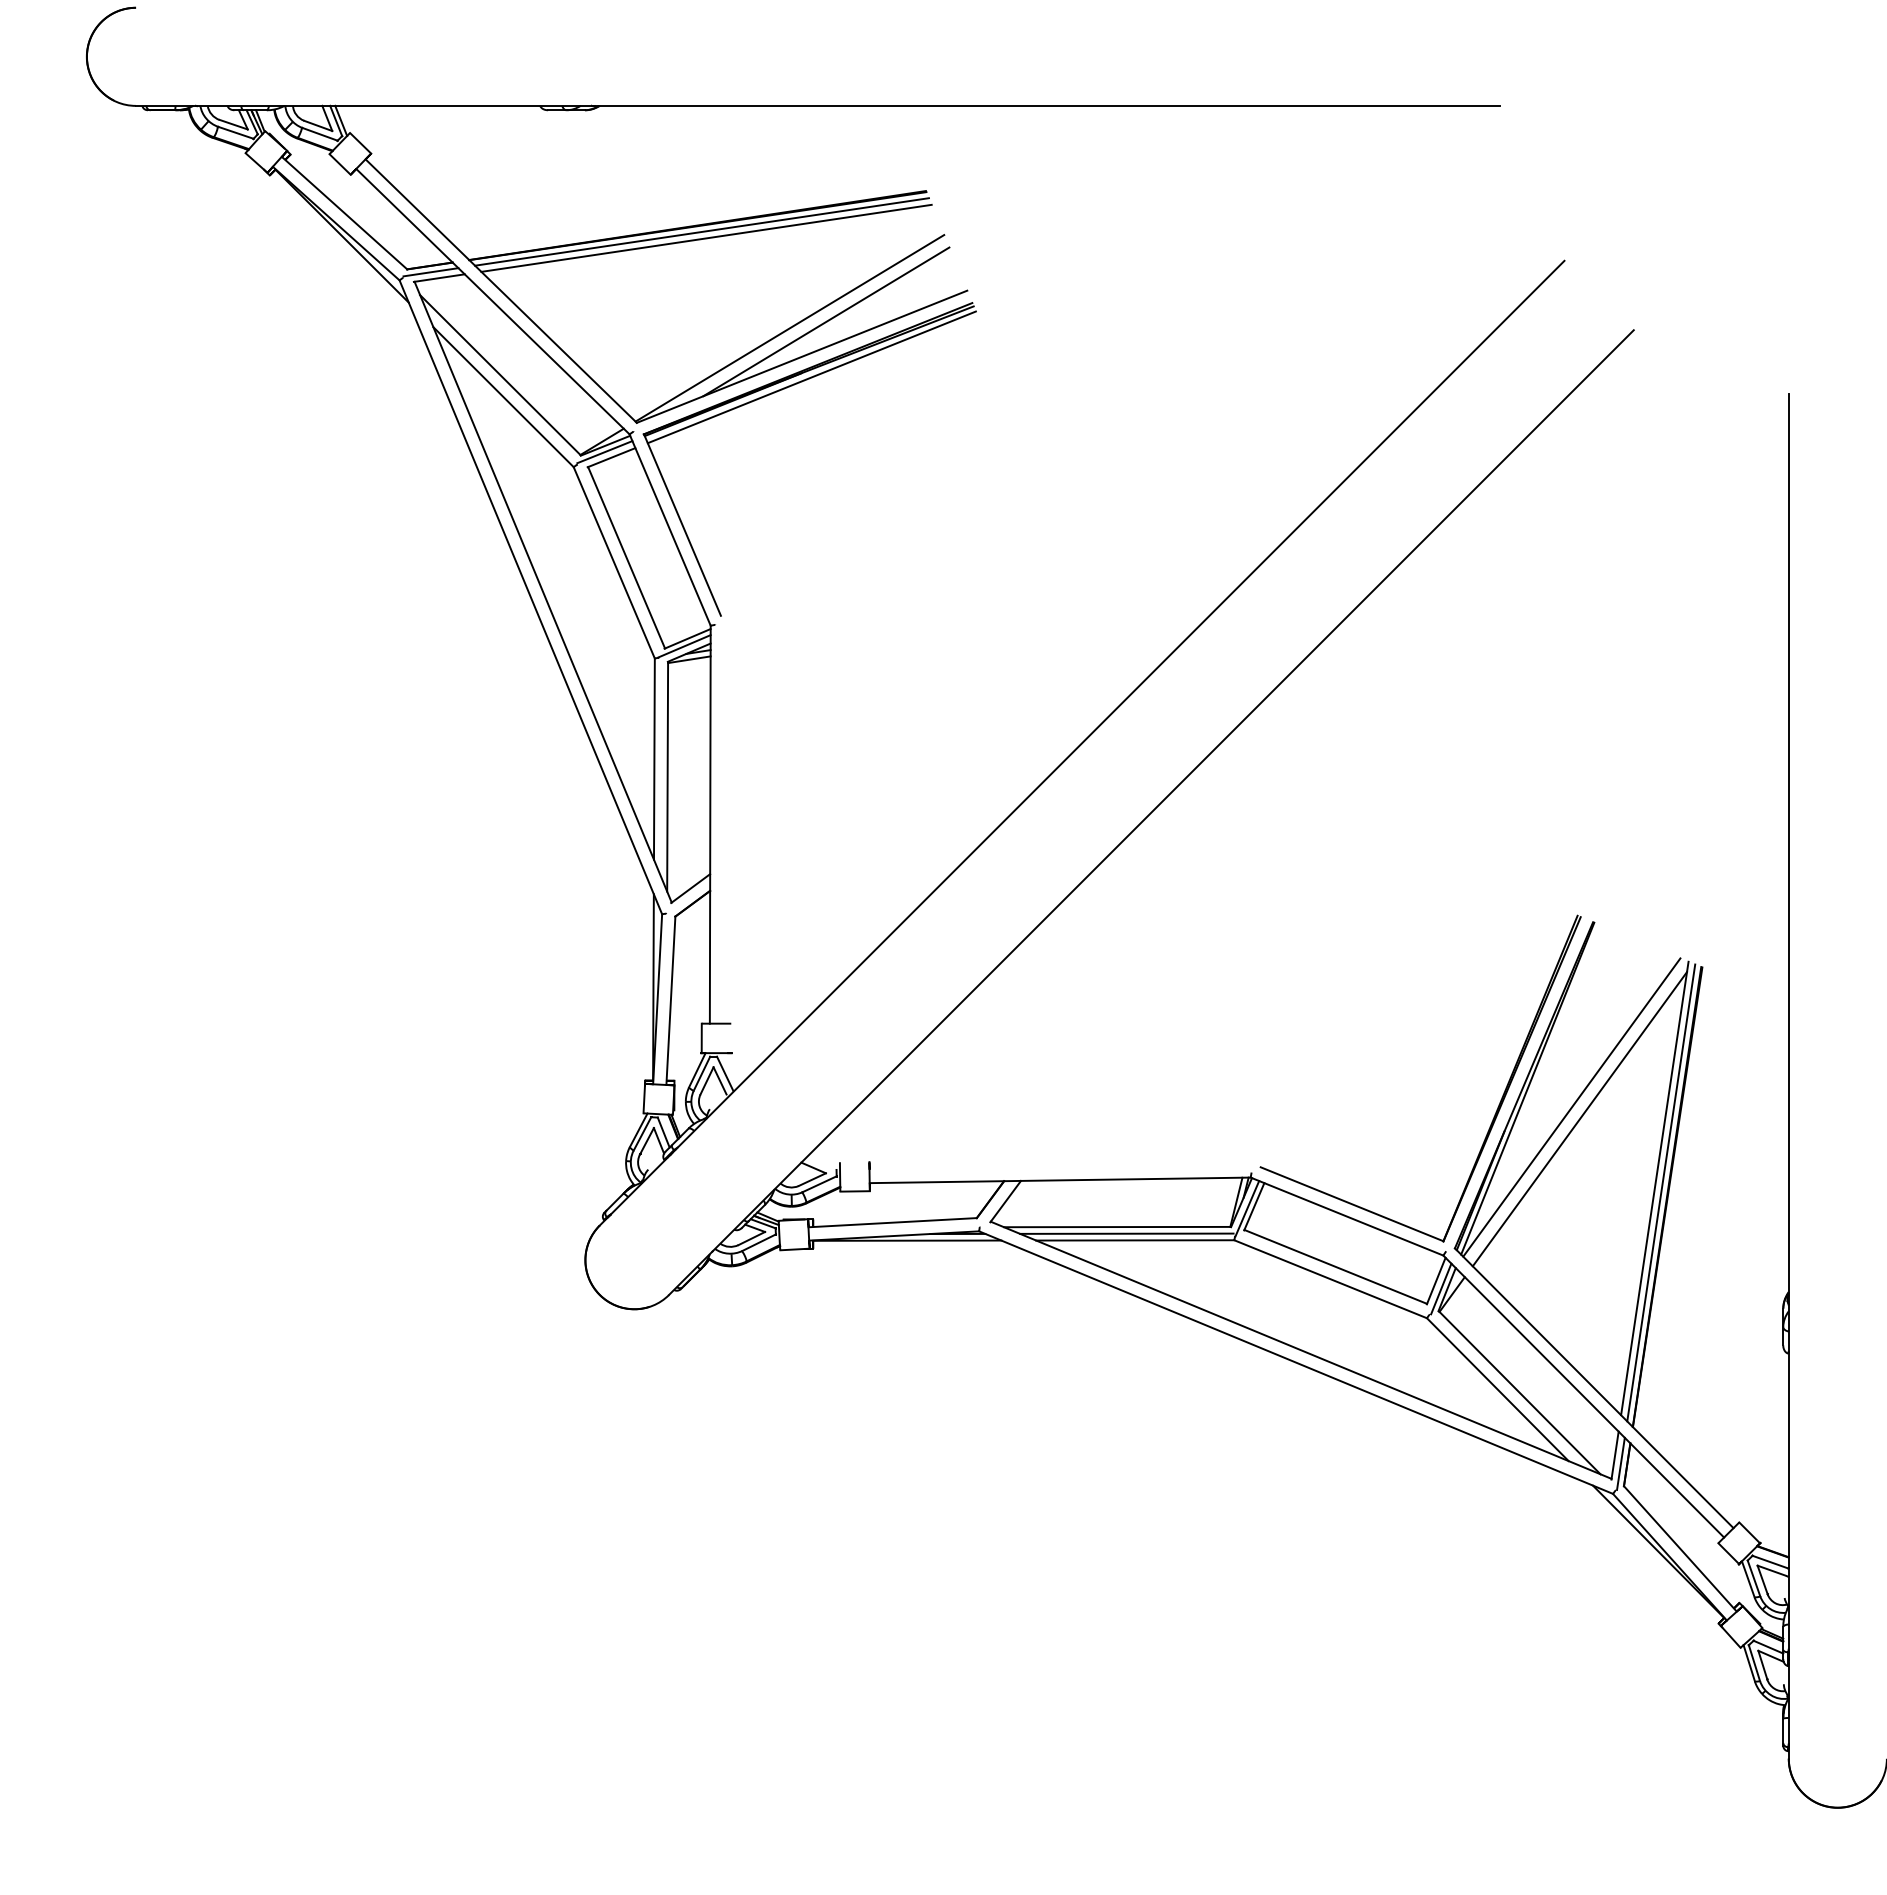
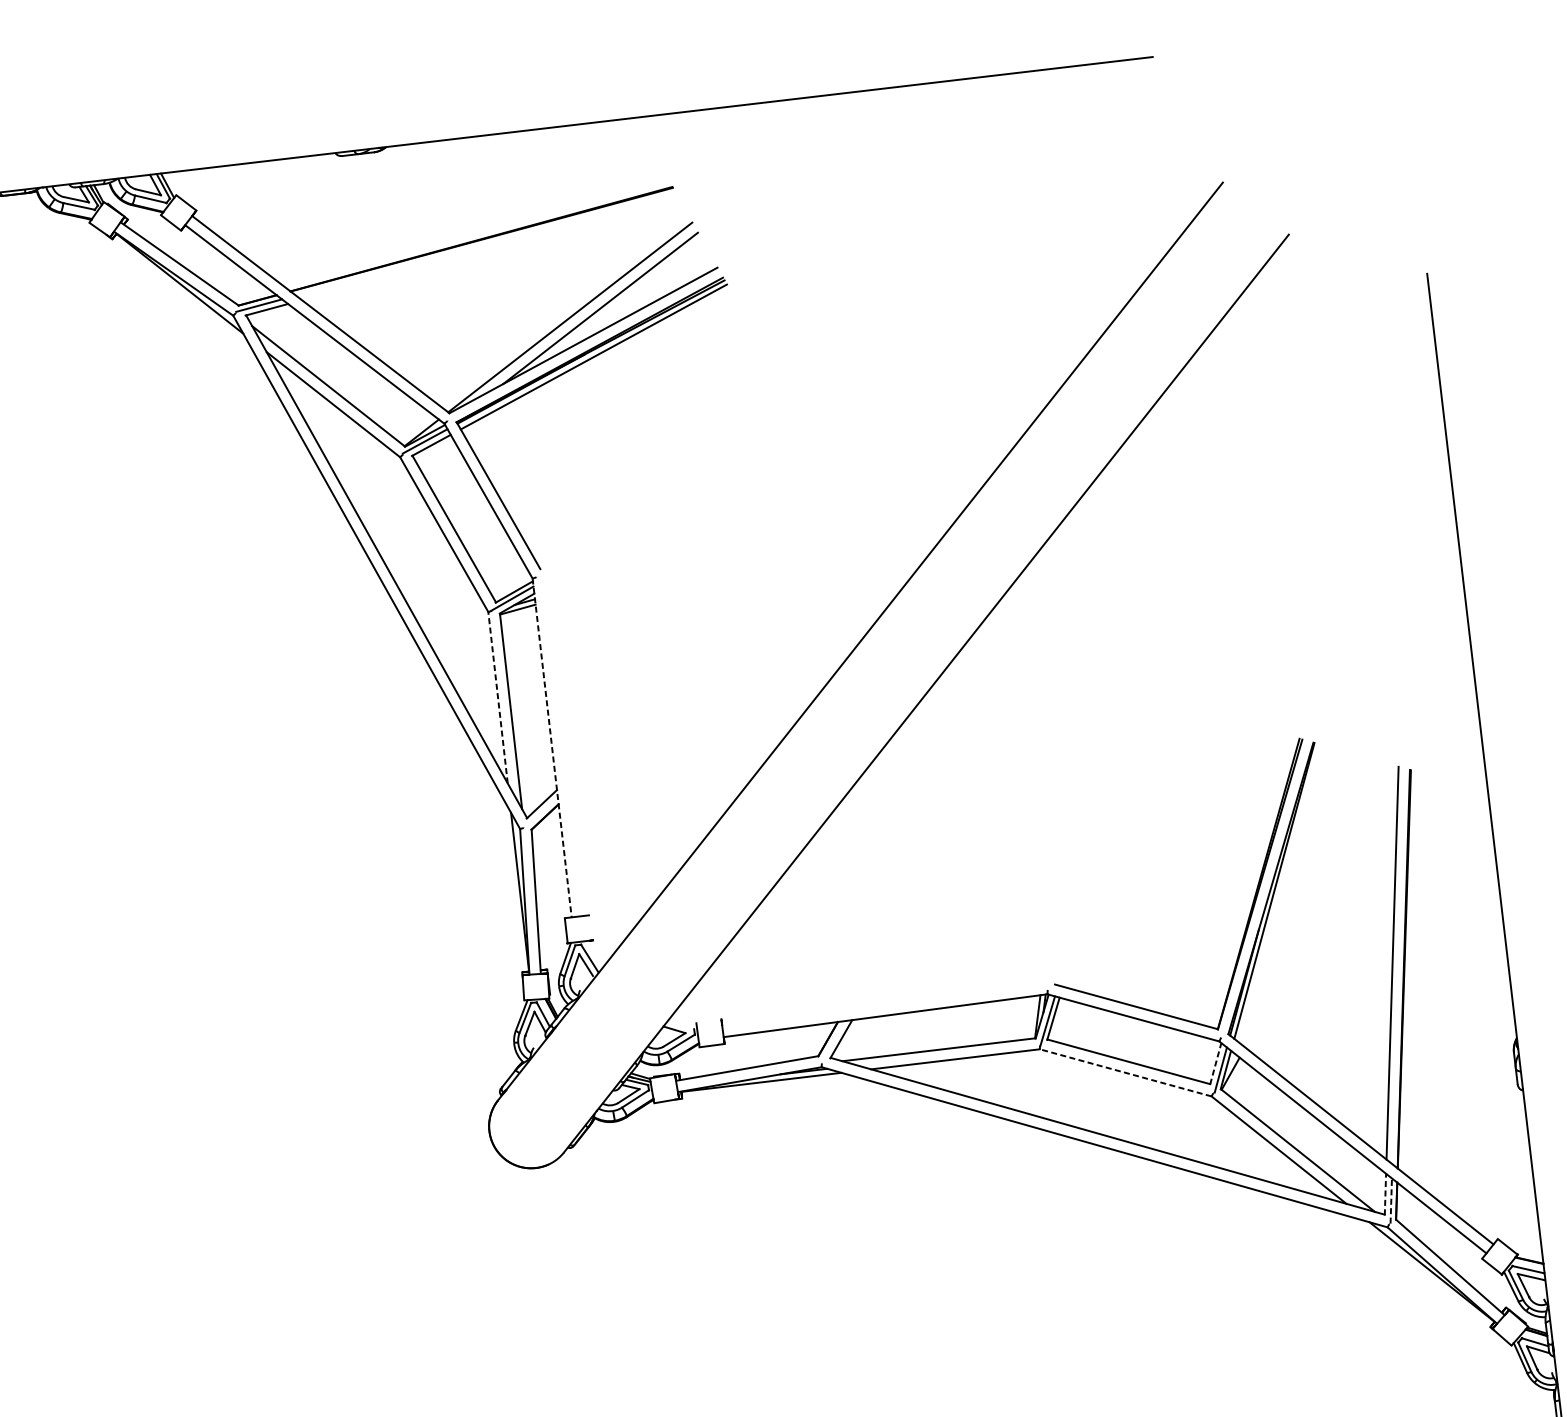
line: (701, 231) -> (485, 243), removed
line: (706, 237) -> (490, 248), removed
line: (654, 759) -> (498, 698), solid -> dashed
line: (710, 824) -> (552, 747), solid -> dashed
line: (1571, 1107) -> (1313, 902), removed
line: (1579, 1119) -> (1321, 911), removed
line: (1661, 1192) -> (1398, 965), removed
line: (1126, 1233) -> (947, 1054), removed
line: (1330, 1279) -> (1125, 1073), solid -> dashed
line: (1436, 1280) -> (1215, 1063), solid -> dashed
line: (1615, 1455) -> (1385, 1194), solid -> dashed
line: (1621, 1463) -> (1391, 1200), solid -> dashed

